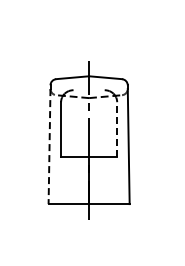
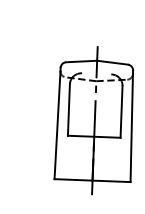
line: (117, 129) -> (121, 111), dashed -> solid
line: (49, 146) -> (57, 125), dashed -> solid

